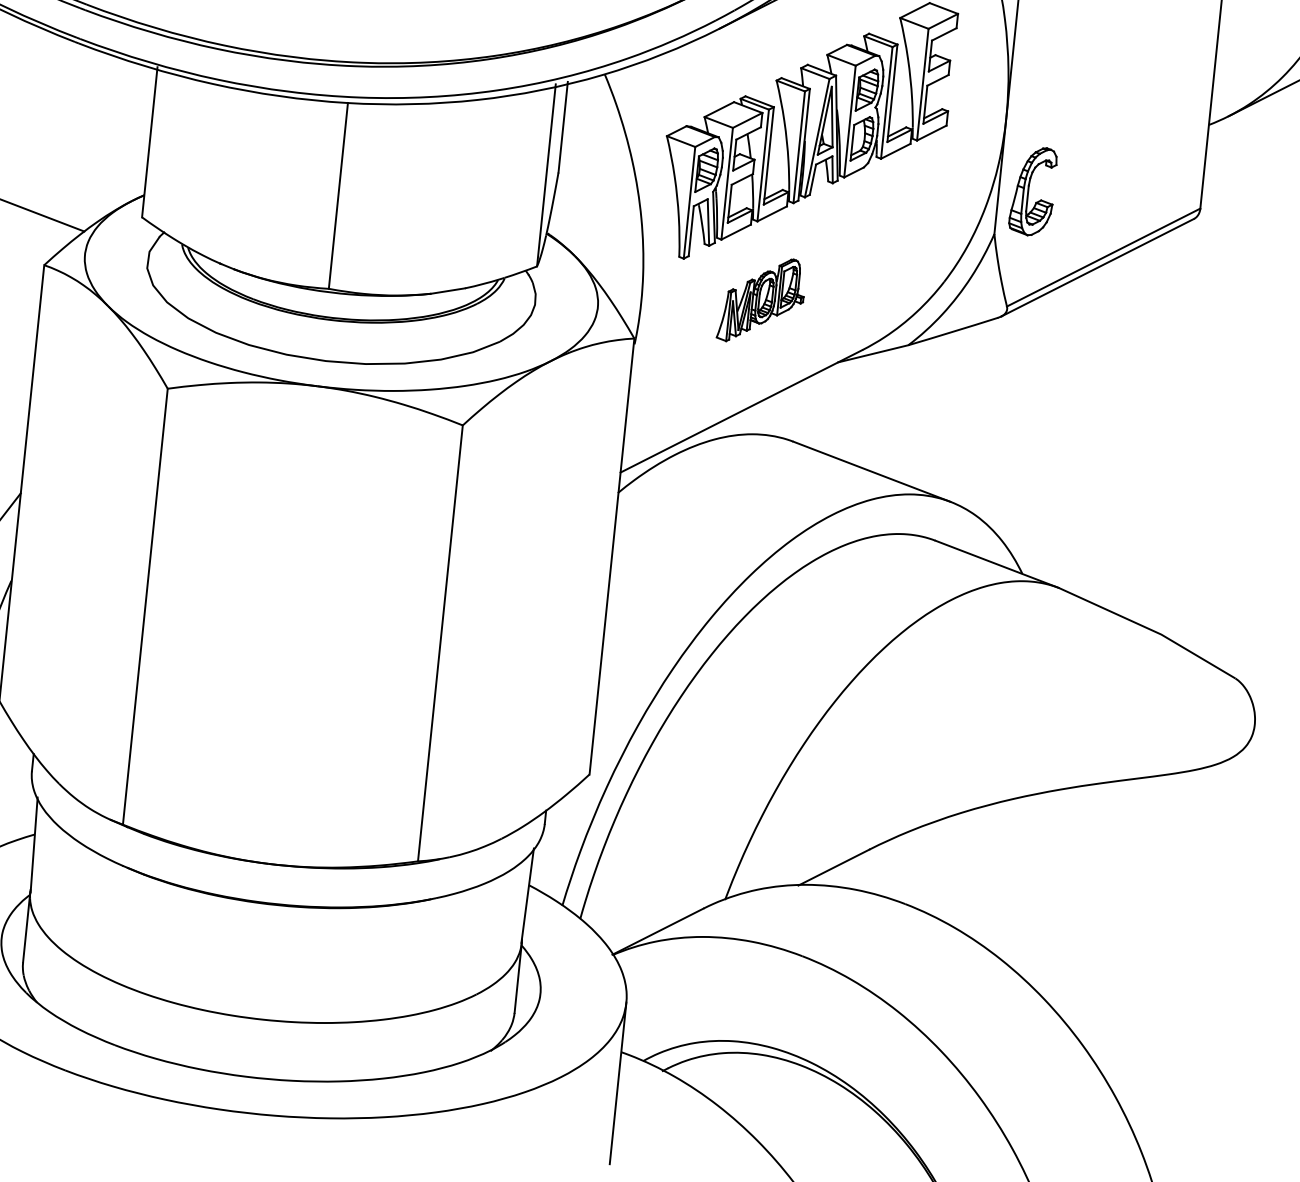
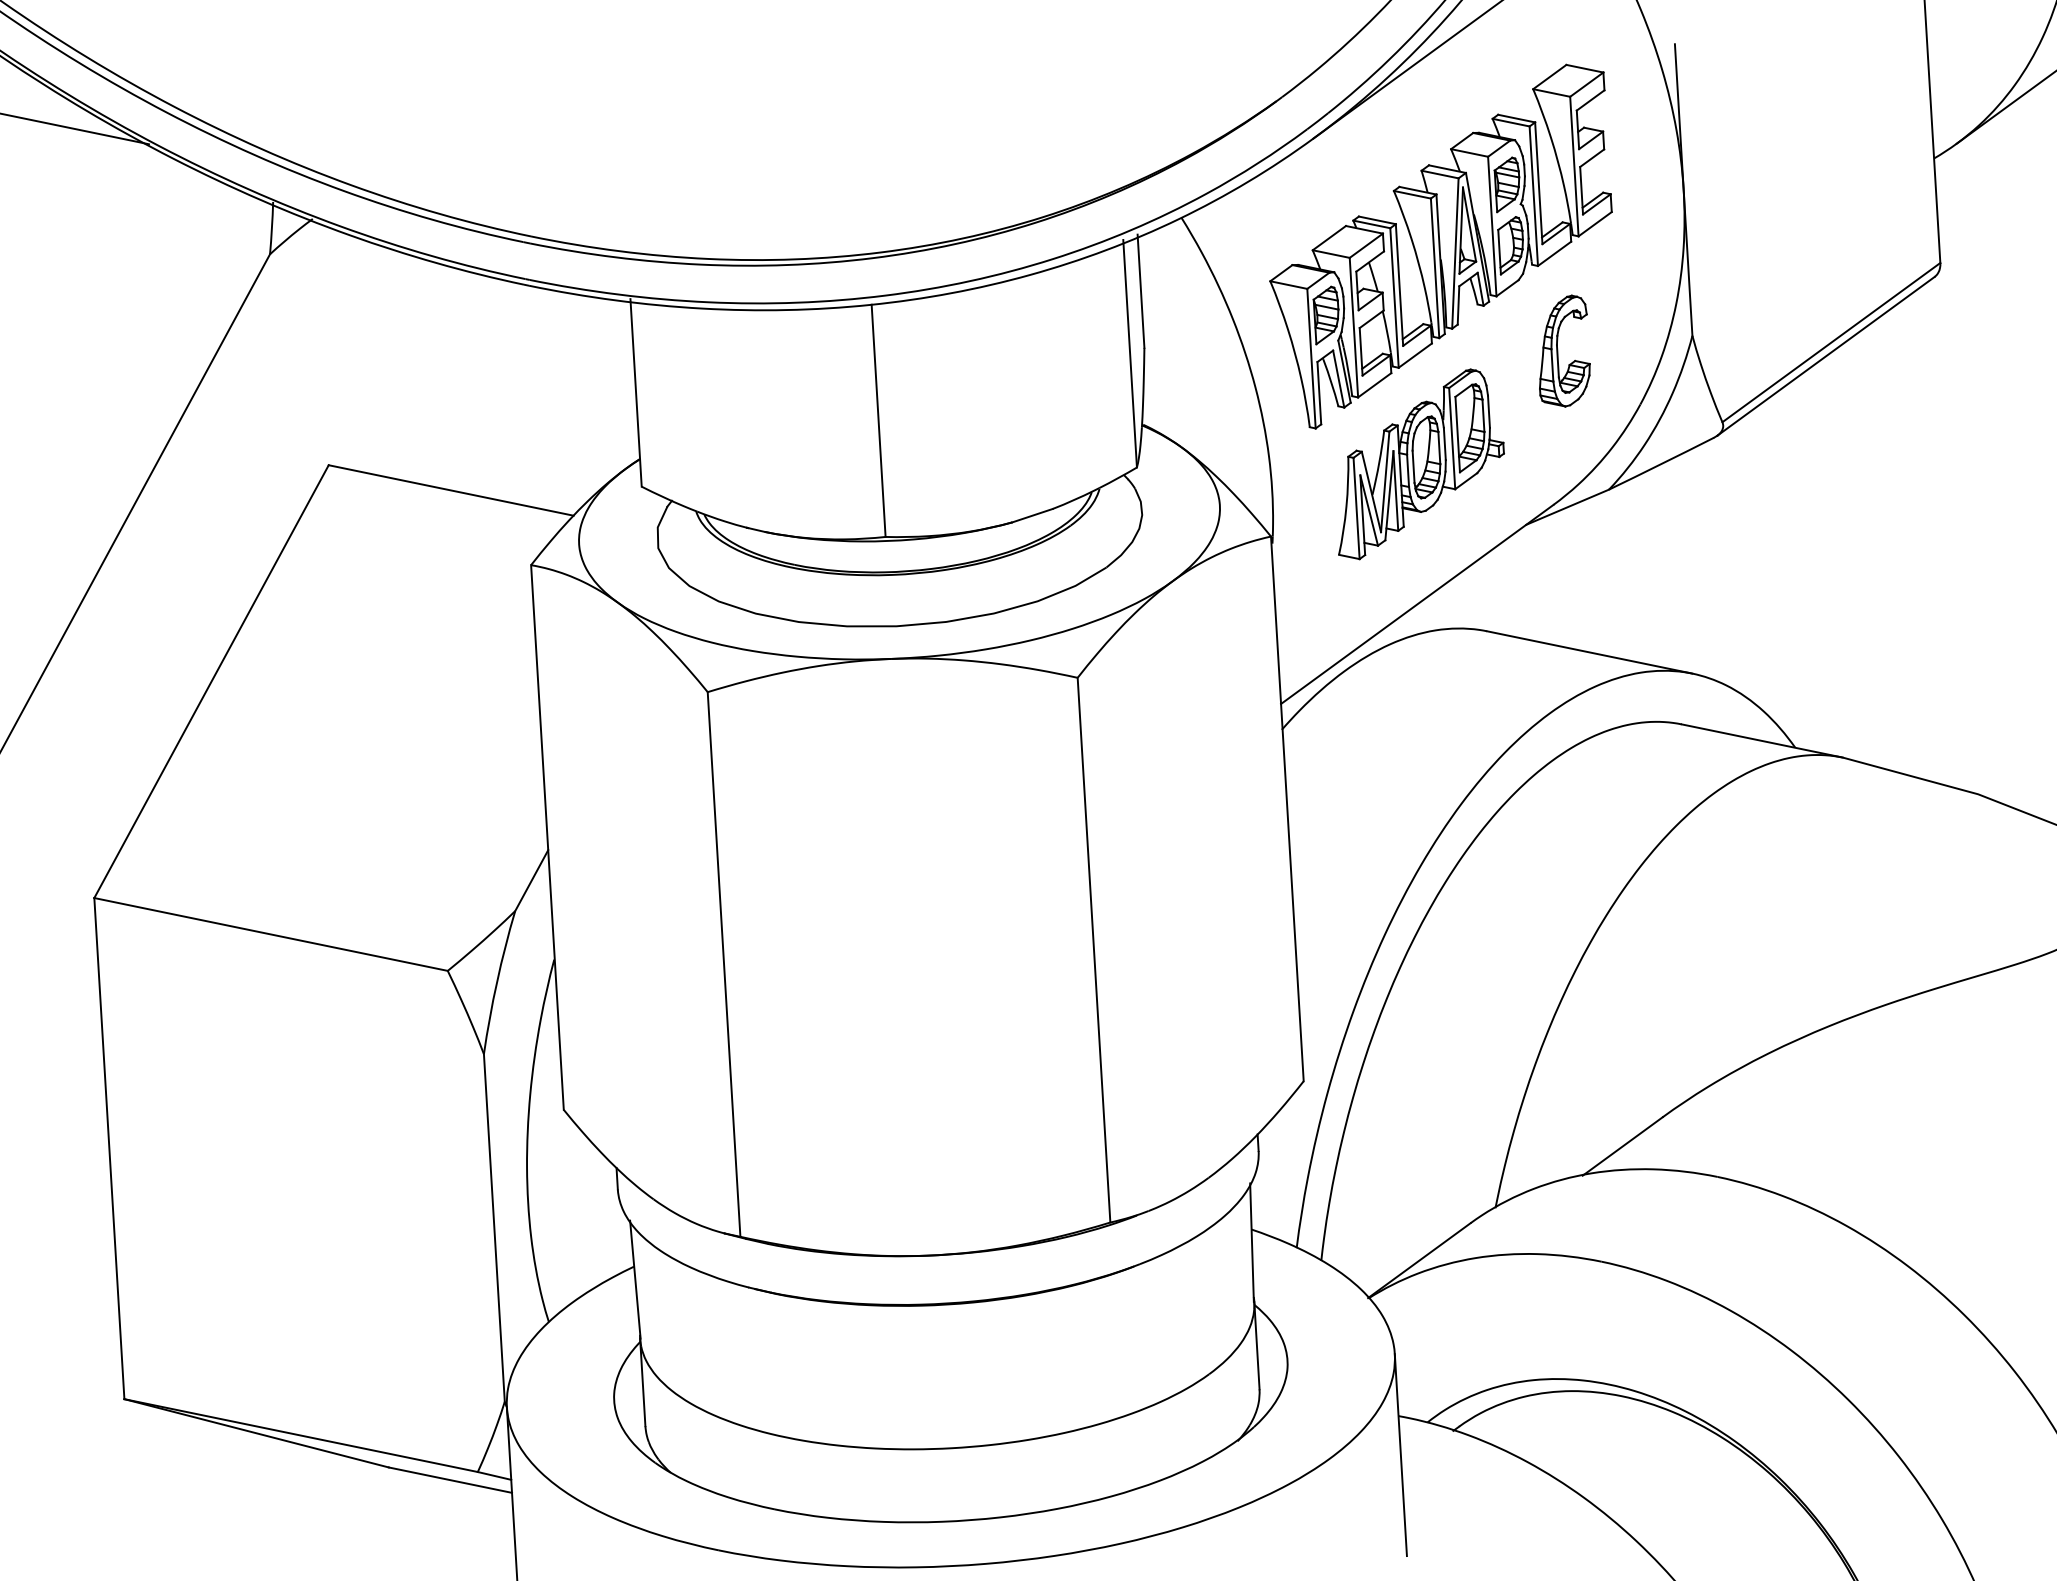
part: (1034, 190) -> (1564, 350), moved
part: (762, 300) -> (1421, 464), size x1.67

